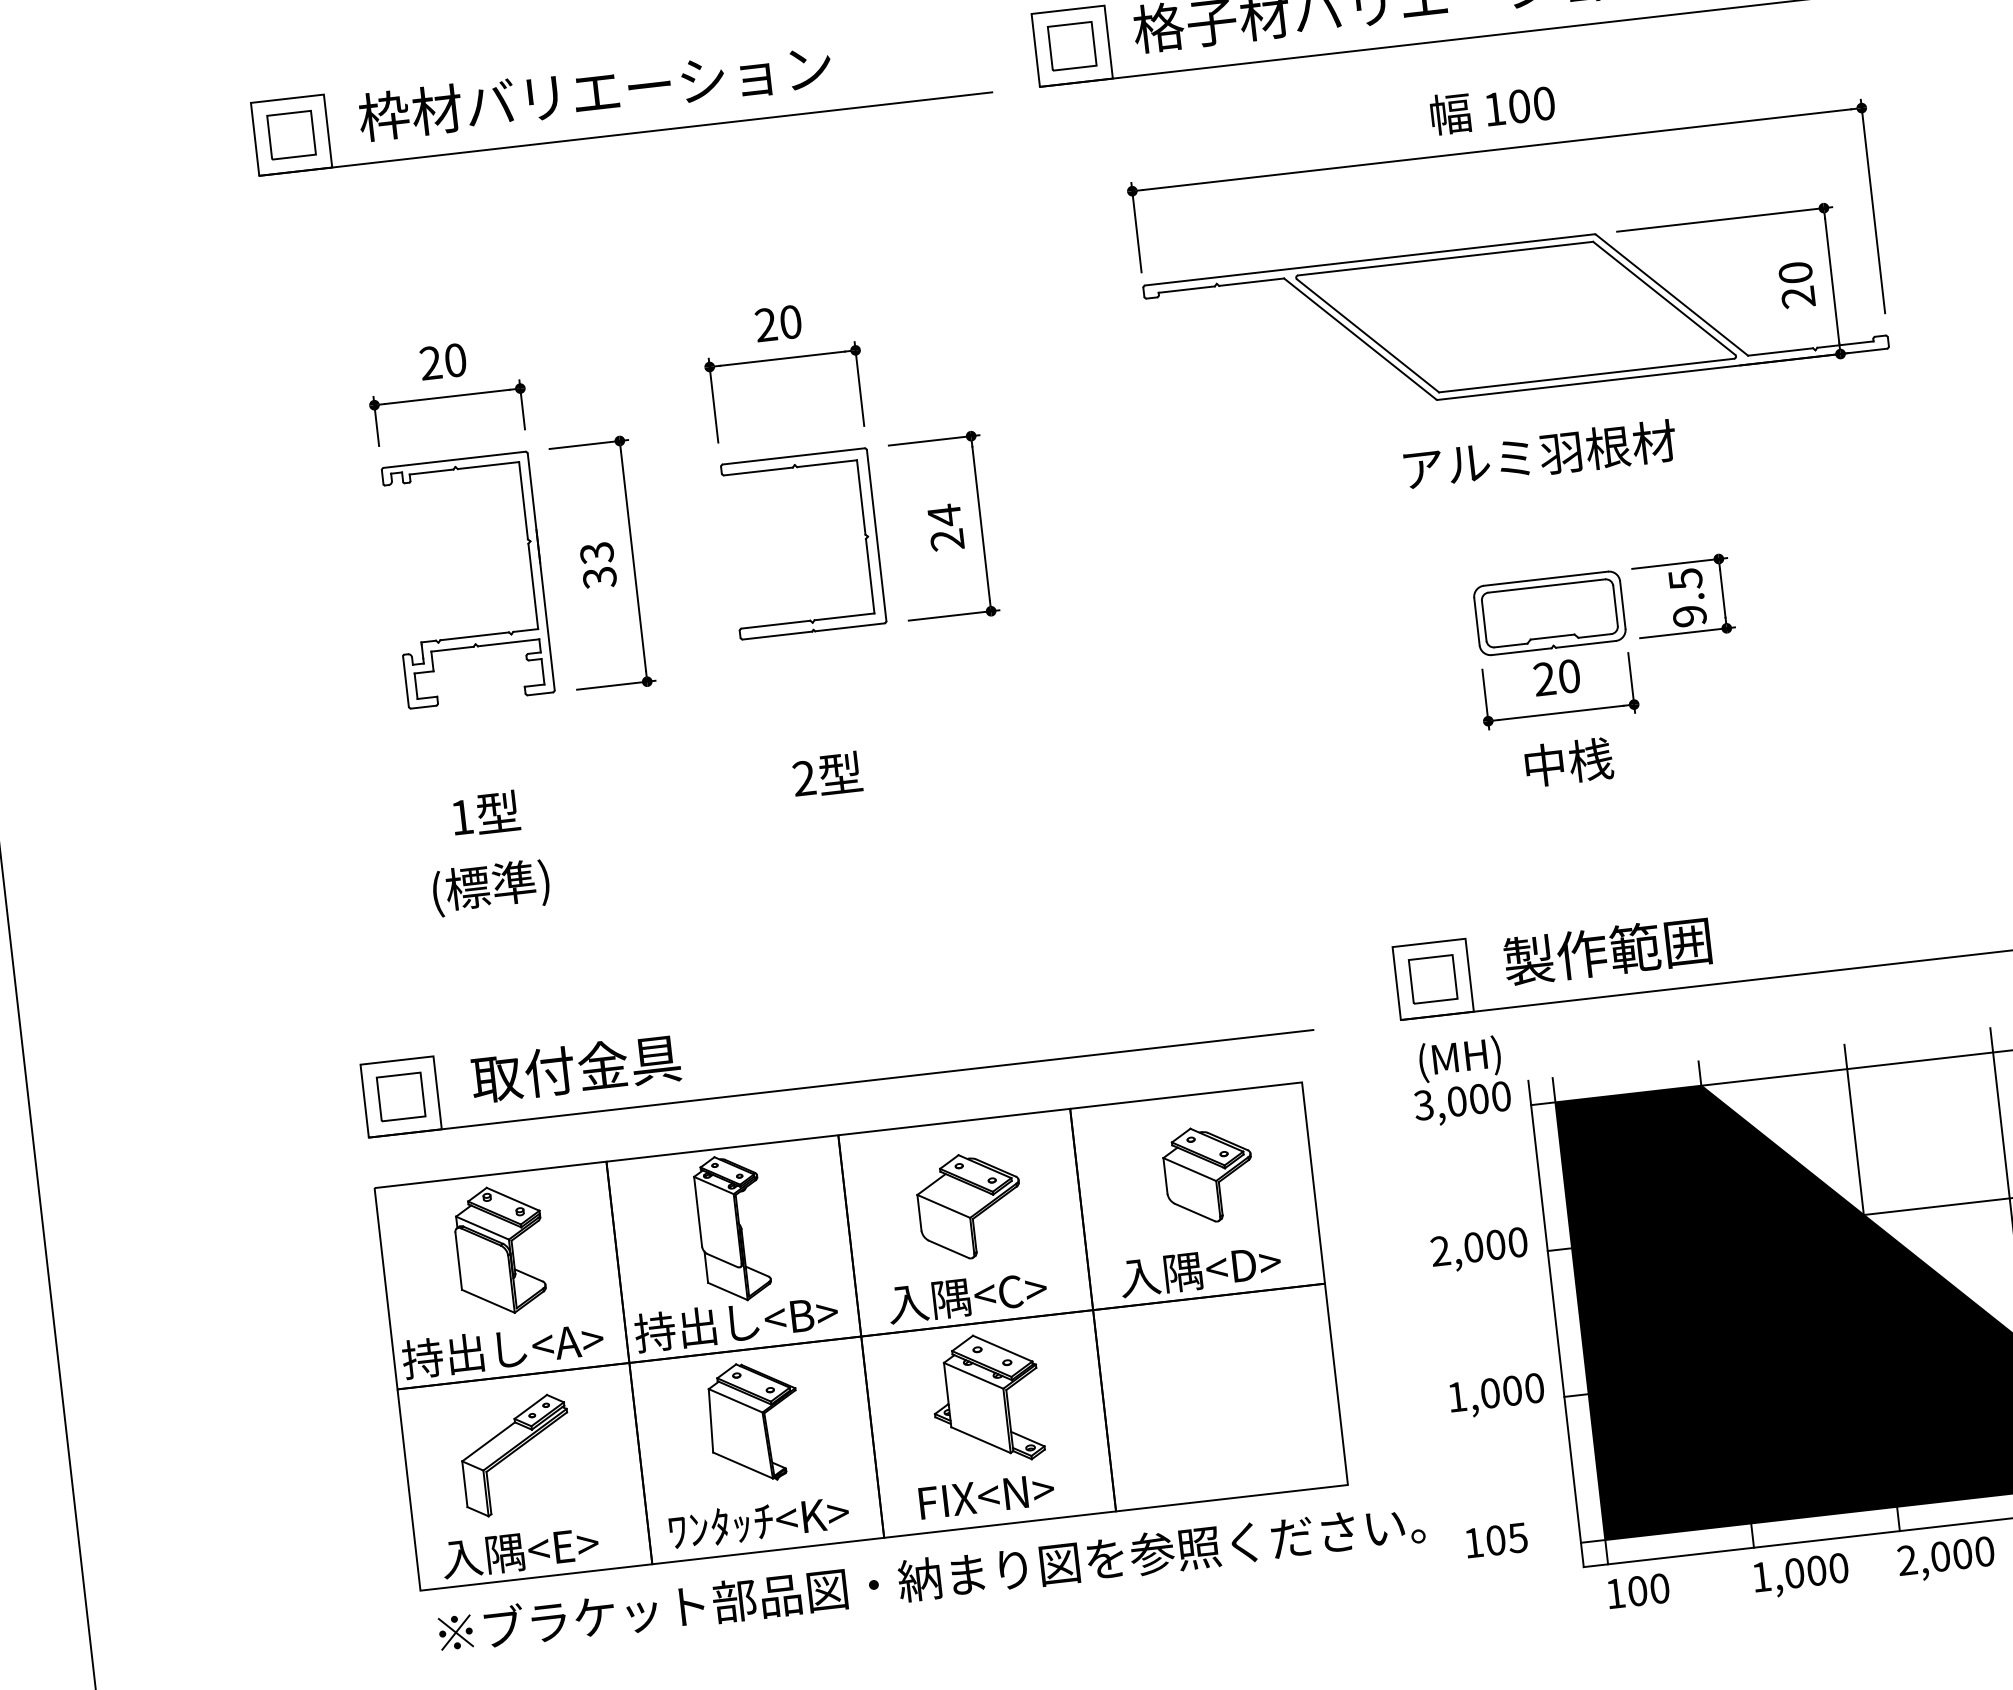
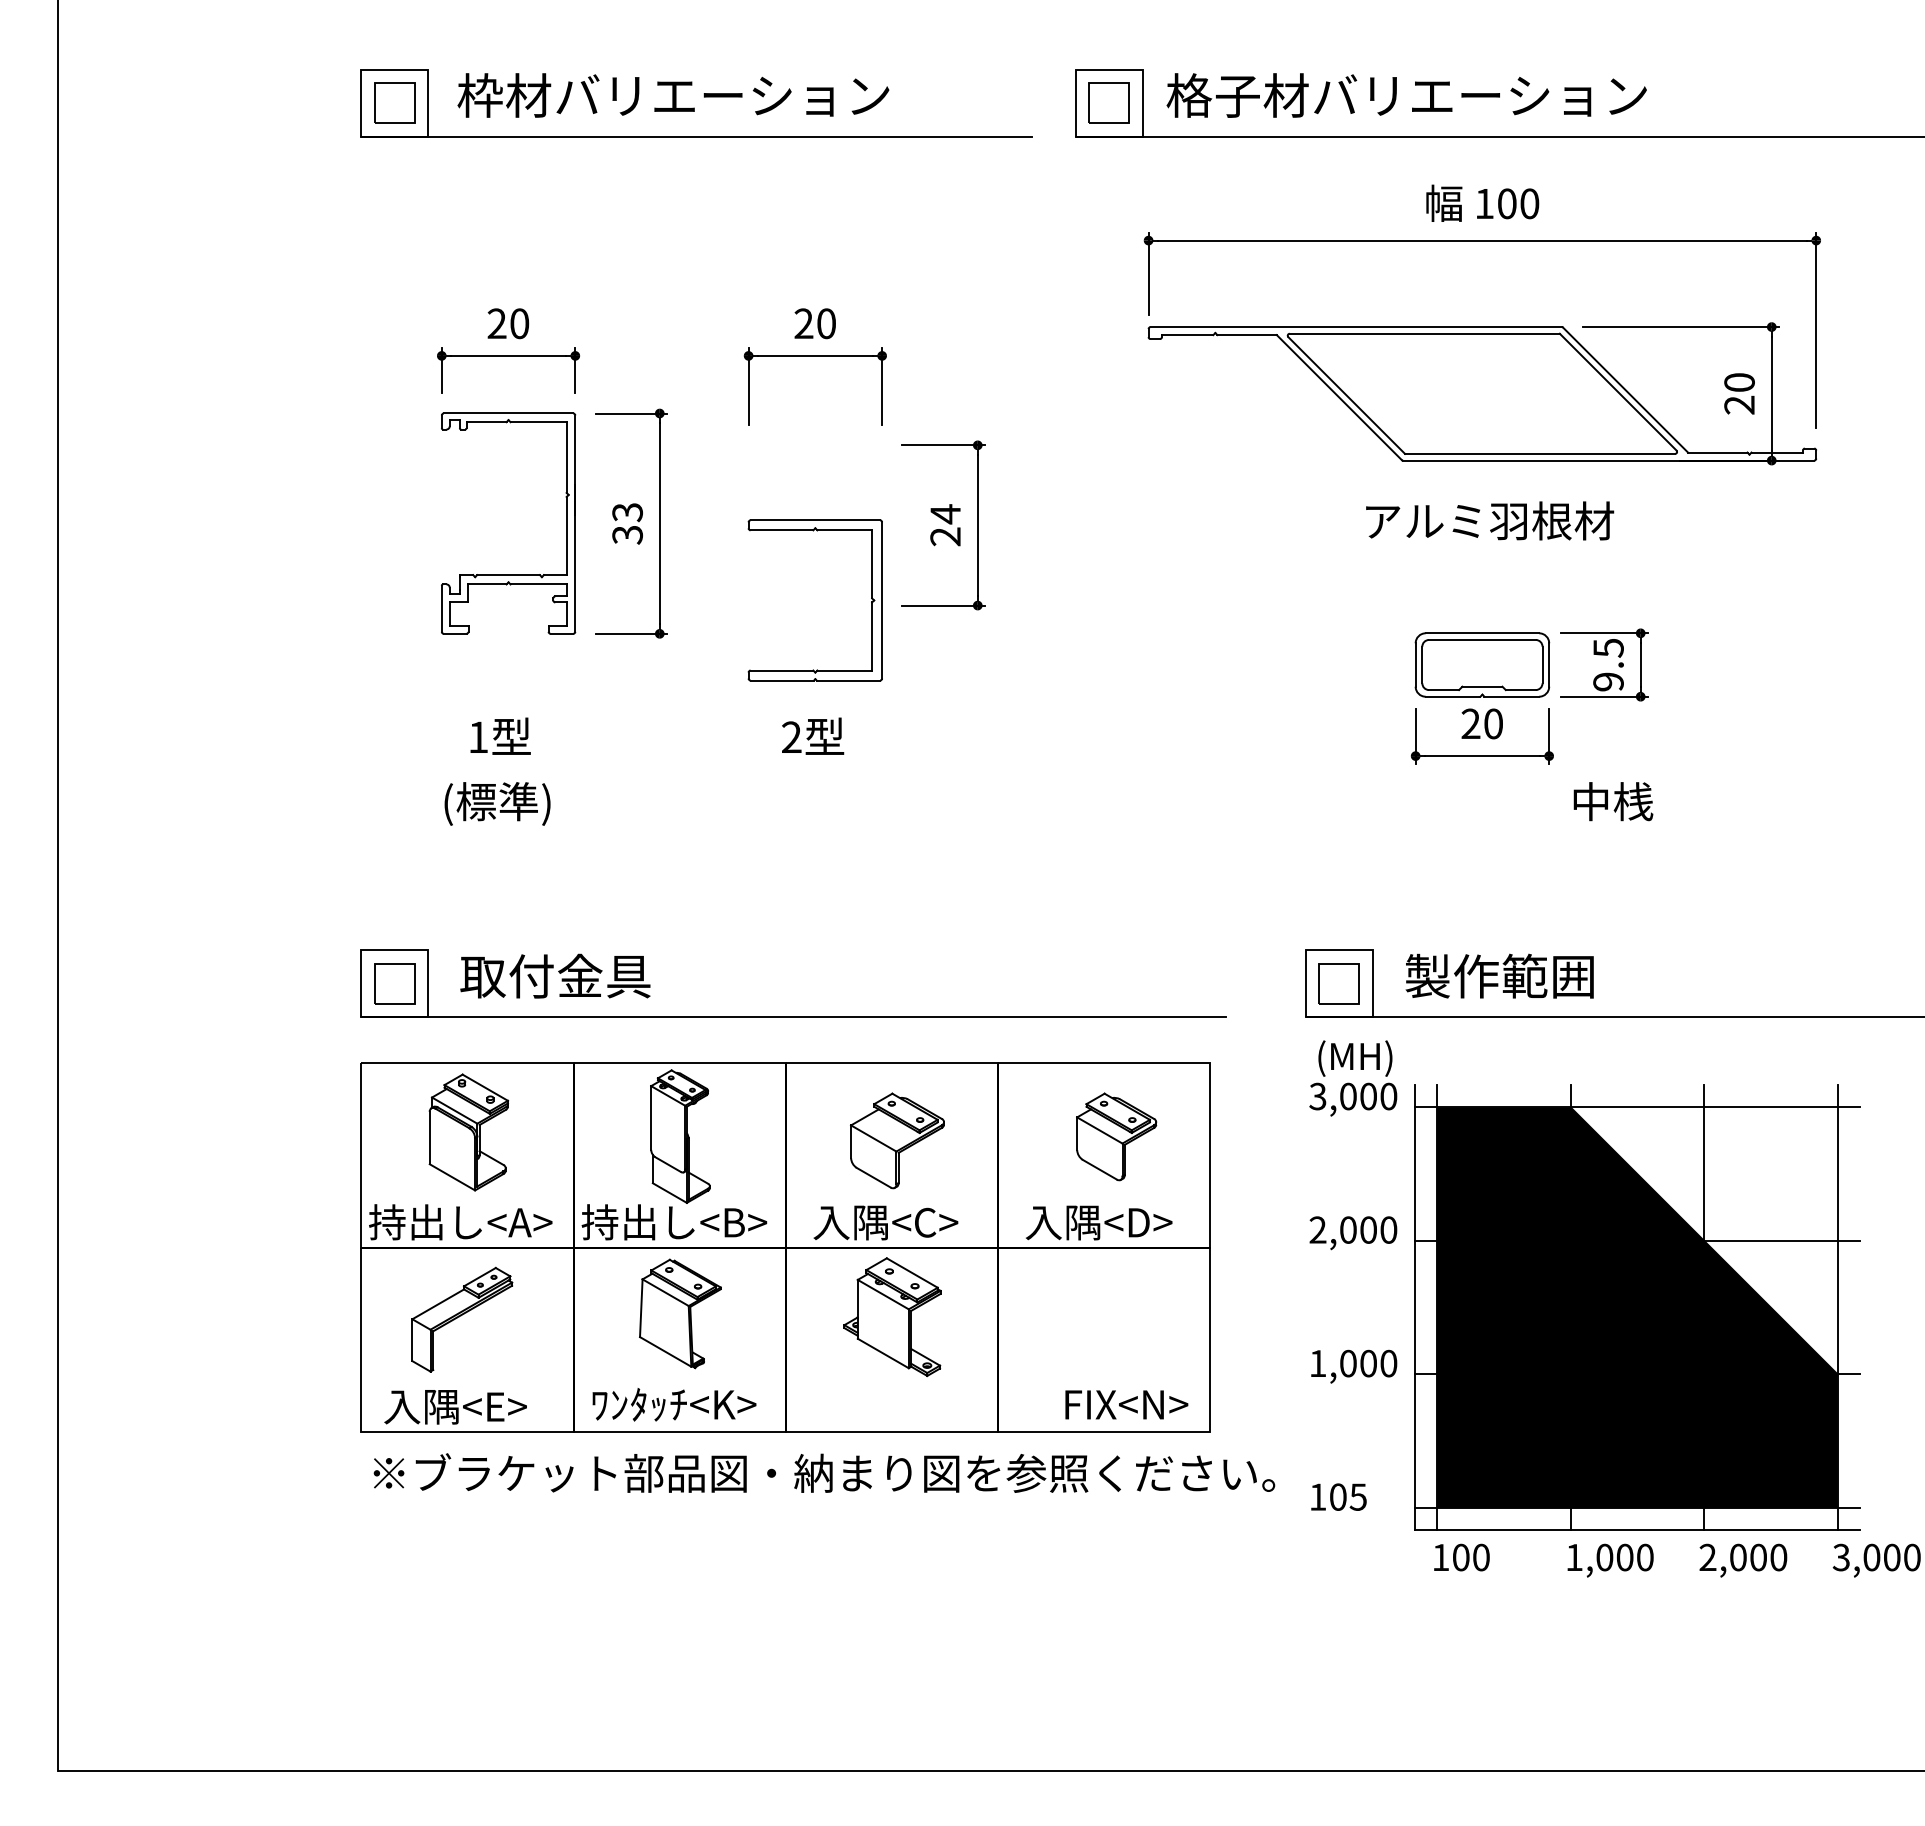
part: (864, 535) -> (871, 599), moved
text: (1569, 762) -> (1613, 801), moved
text: (986, 1495) -> (1126, 1404), moved

